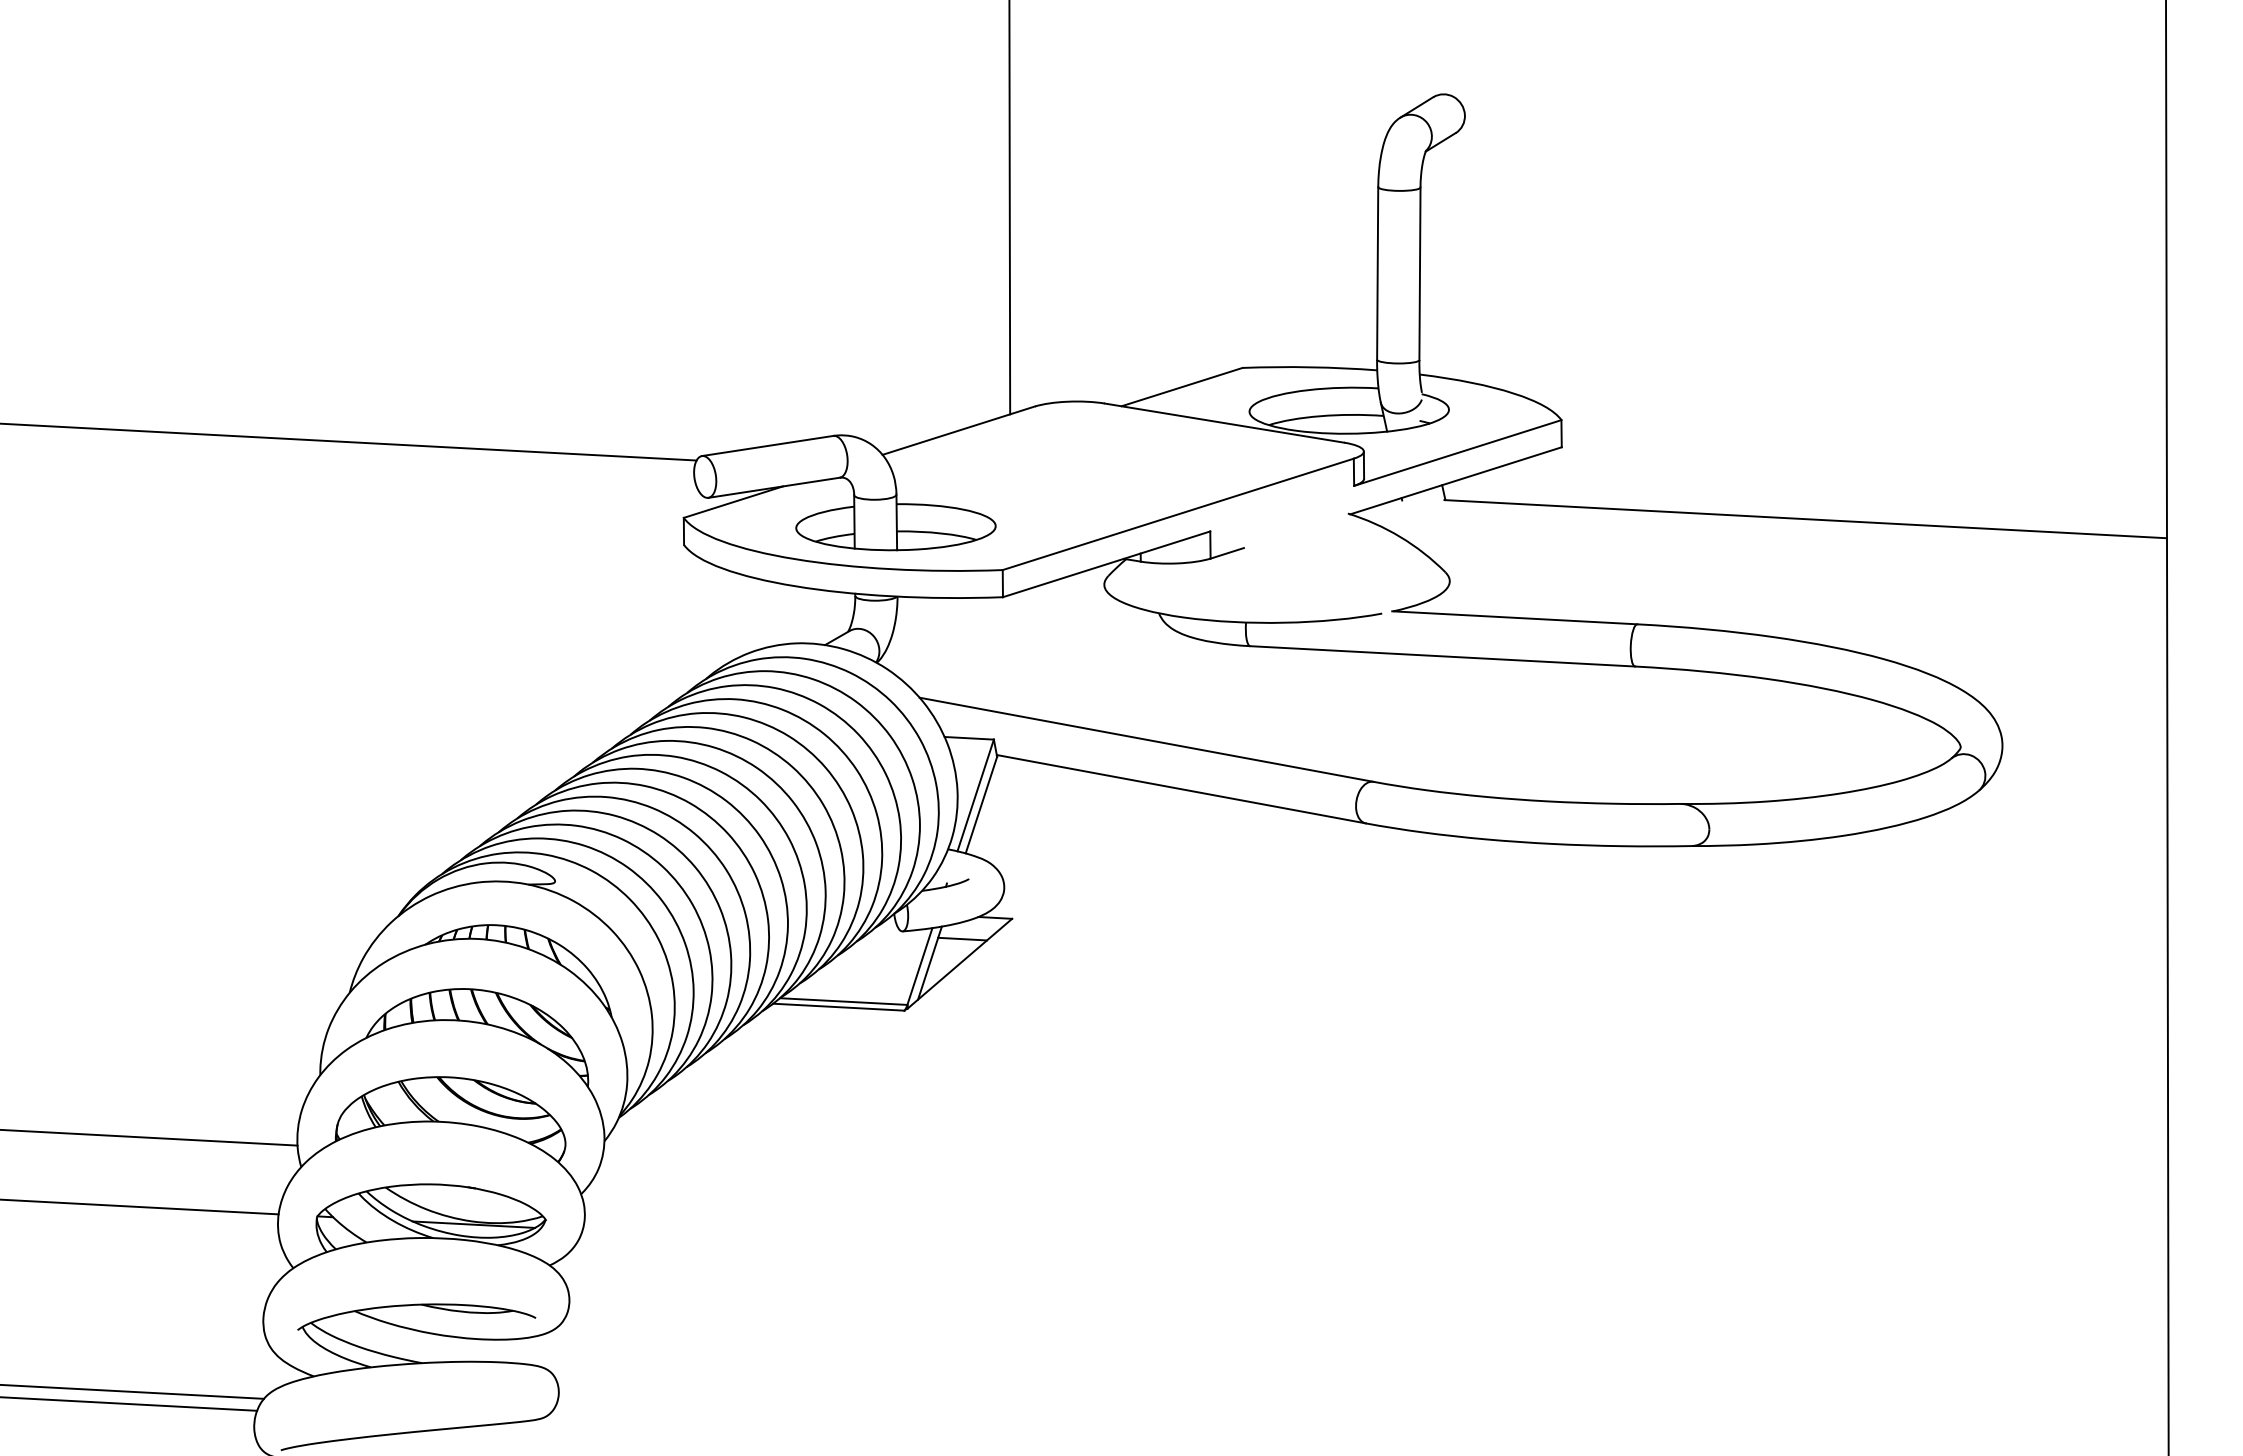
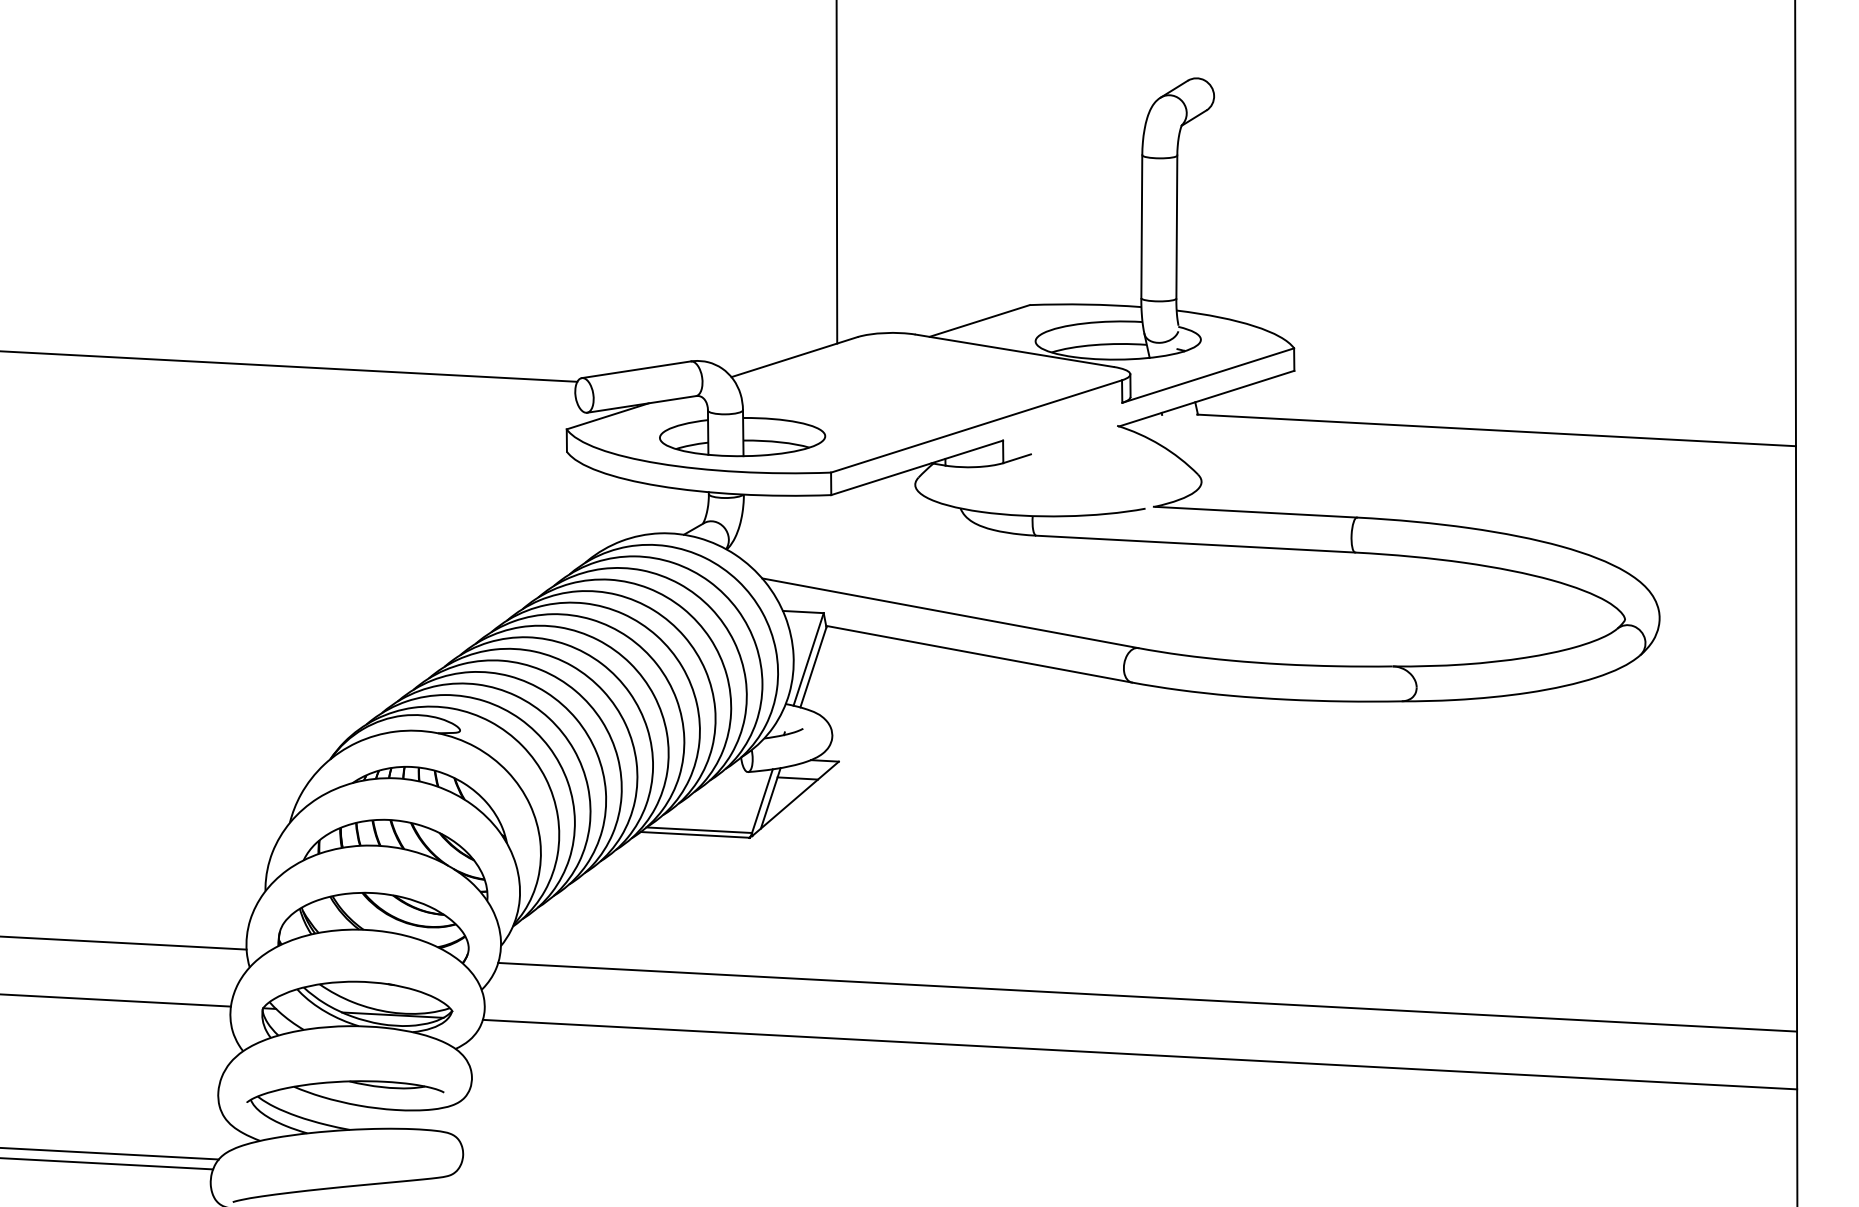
line: (1384, 1202) -> (1147, 996), added
line: (1374, 1272) -> (1139, 1054), added

